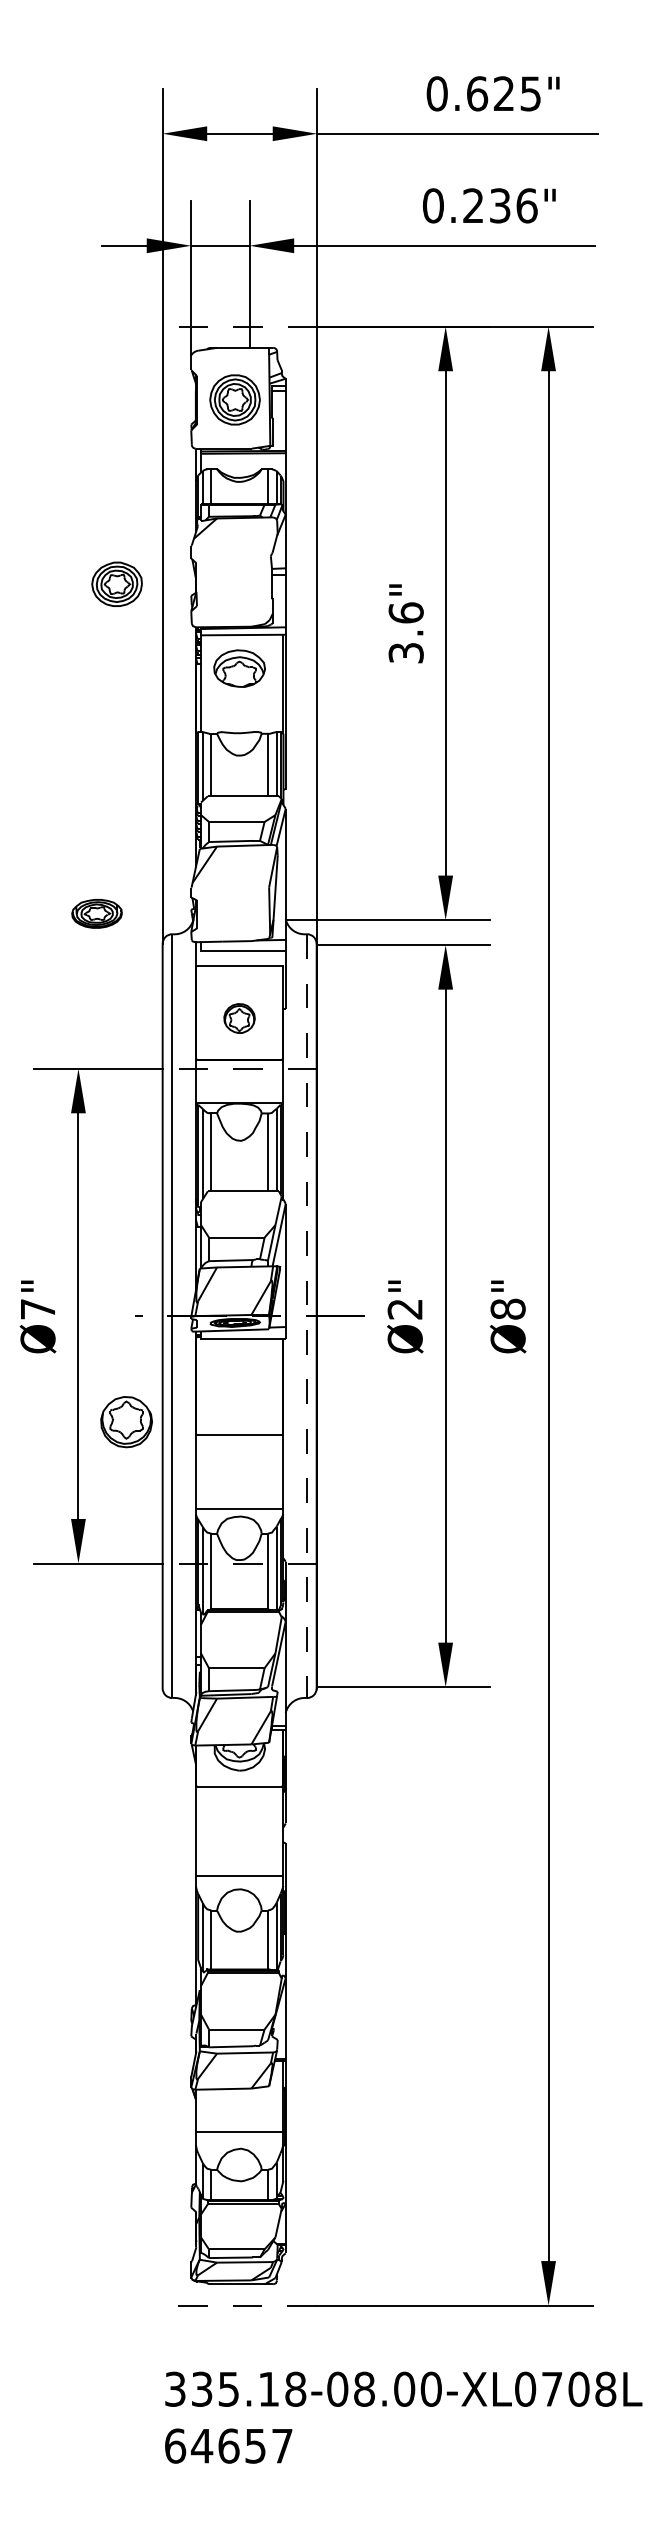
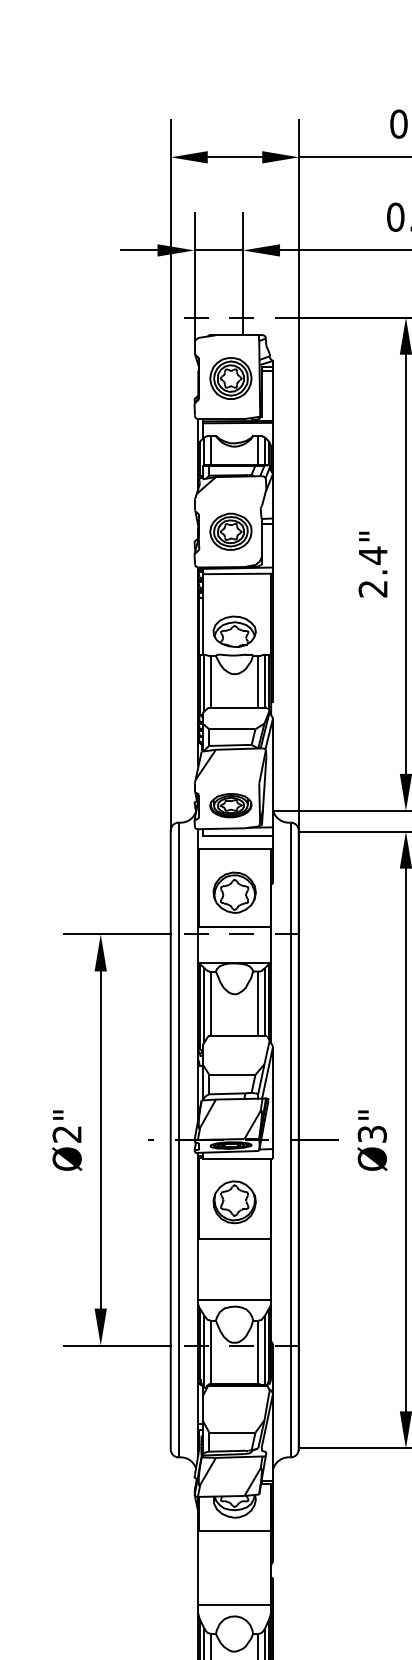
part: (116, 583) -> (230, 531), moved
text: (405, 632) -> (372, 571), 3.6" -> 2.4"
part: (239, 668) -> (234, 631), moved
part: (96, 913) -> (230, 805), moved
part: (239, 1018) -> (234, 892), size x1.67
text: (37, 1309) -> (66, 1134), Ø7" -> Ø2"
text: (404, 1309) -> (371, 1134), Ø2" -> Ø3"
line: (306, 1316) -> (290, 1140), dashed -> solid
part: (126, 1422) -> (234, 1202), moved

